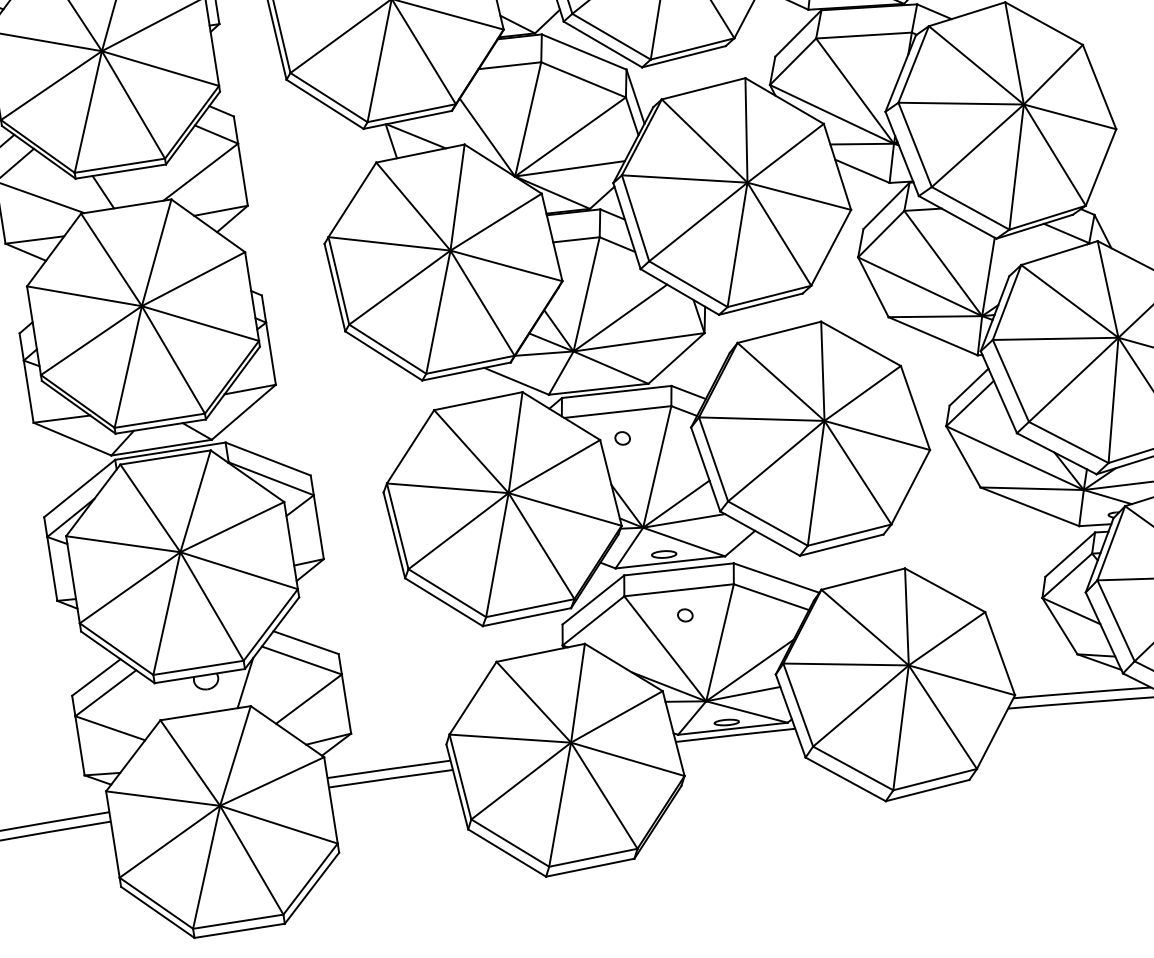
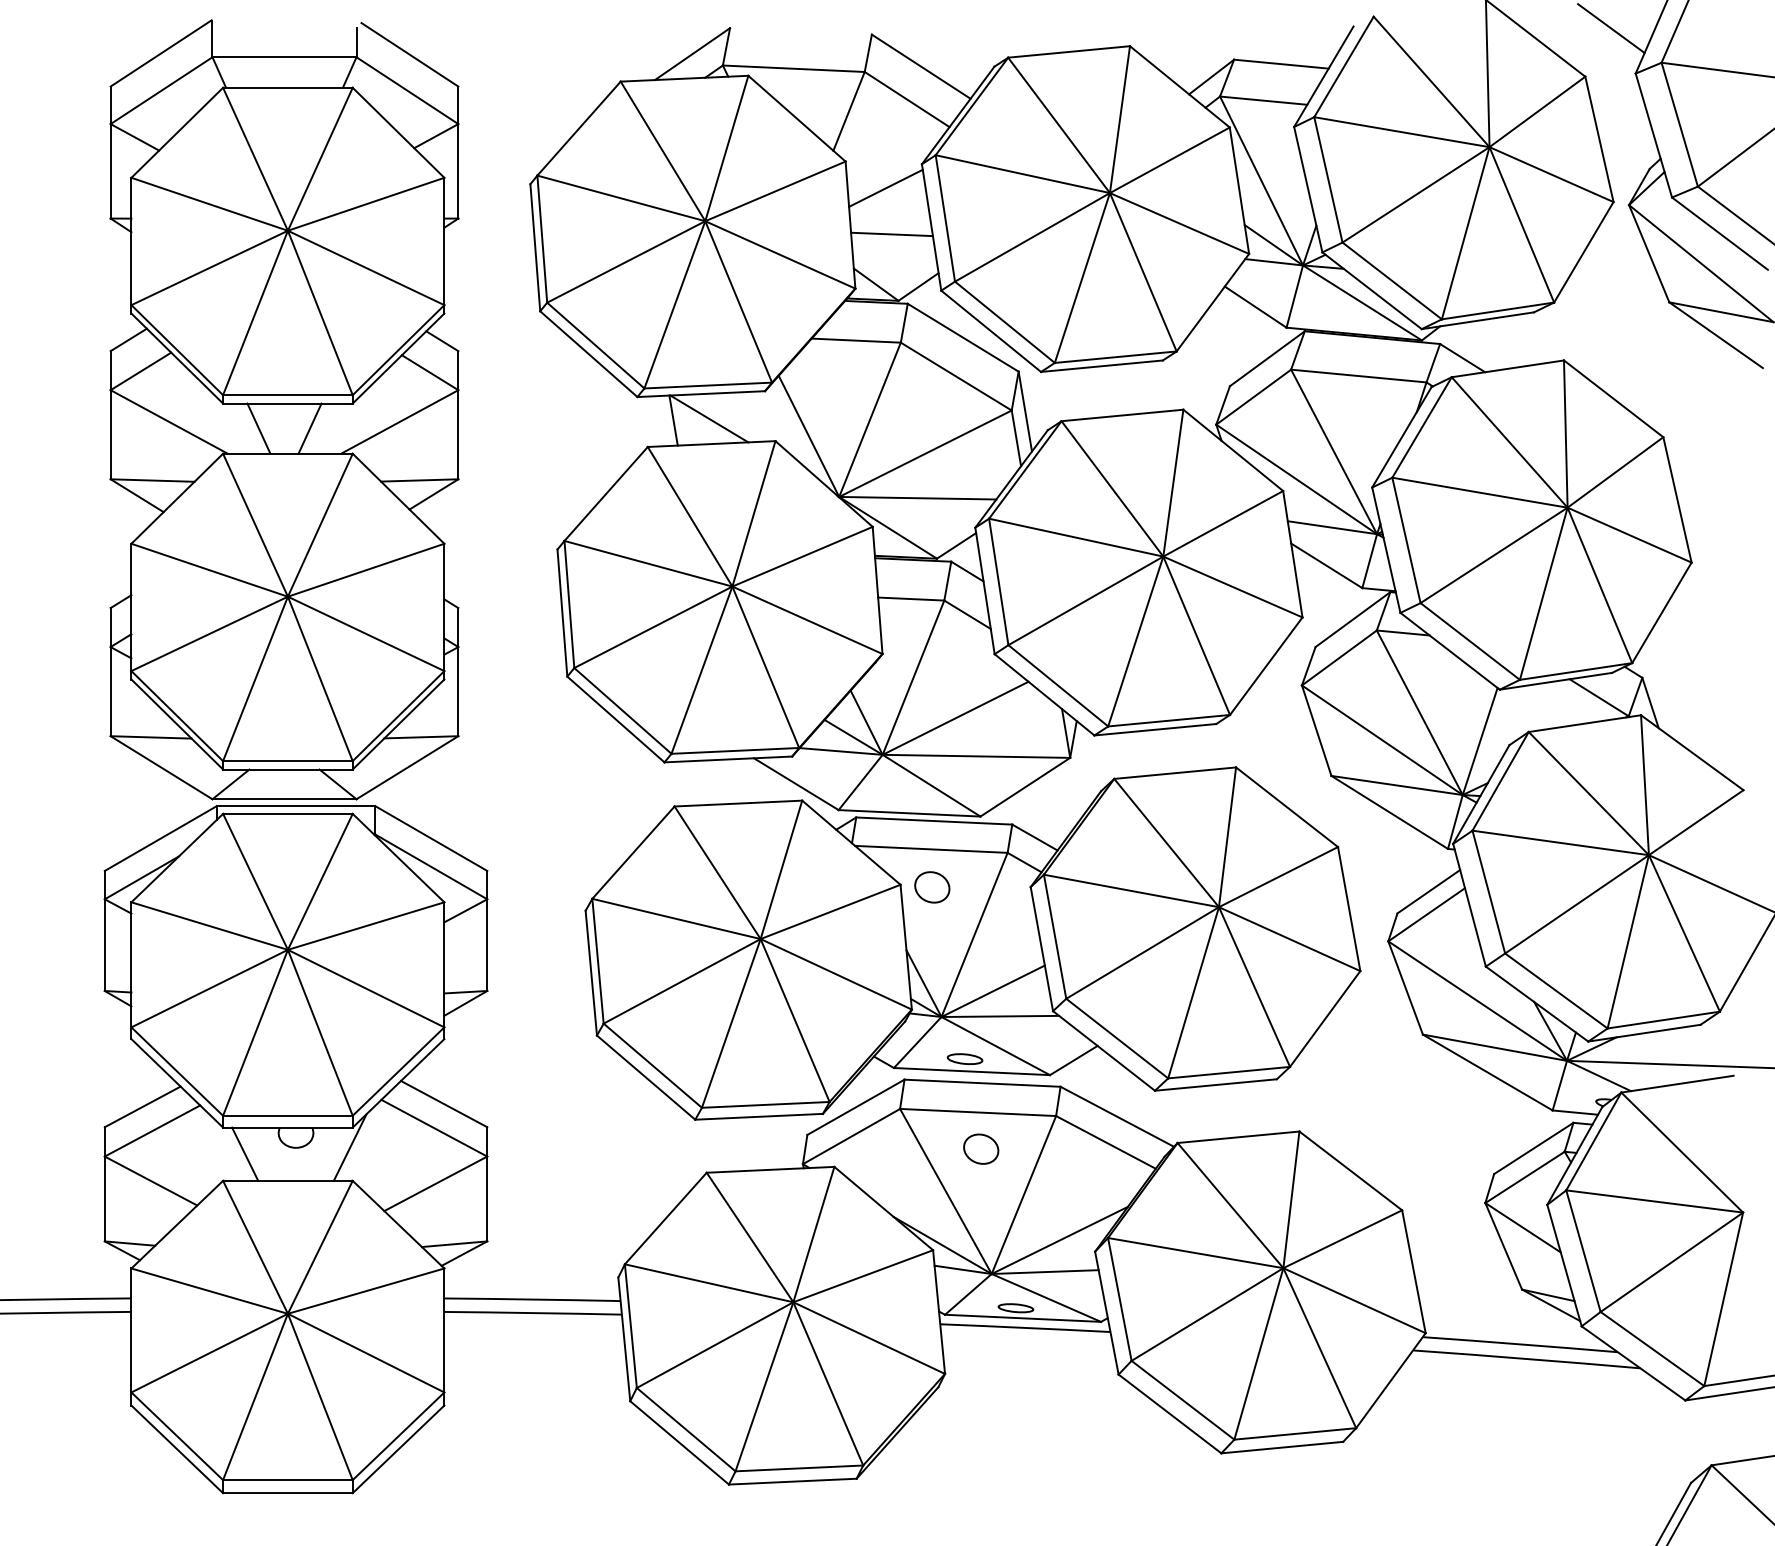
line: (138, 186) -> (309, 428), added
part: (622, 438) -> (932, 887), size x1.67
part: (685, 614) -> (981, 1148), size x1.67
line: (173, 698) -> (245, 1153), added

